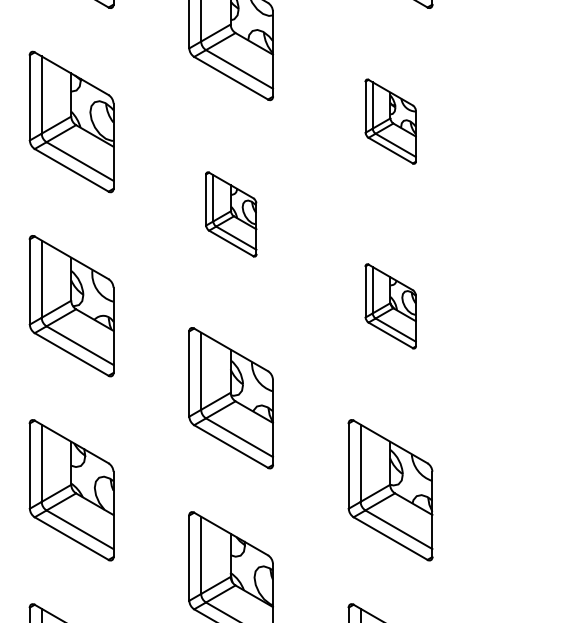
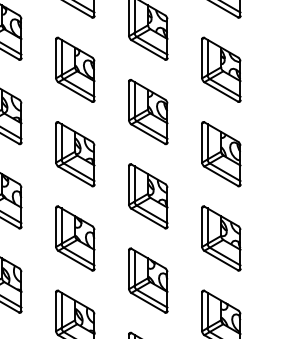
part: (390, 121) -> (221, 69), size x1.67
part: (231, 215) -> (148, 112), size x1.67
part: (390, 306) -> (221, 154), size x1.67

